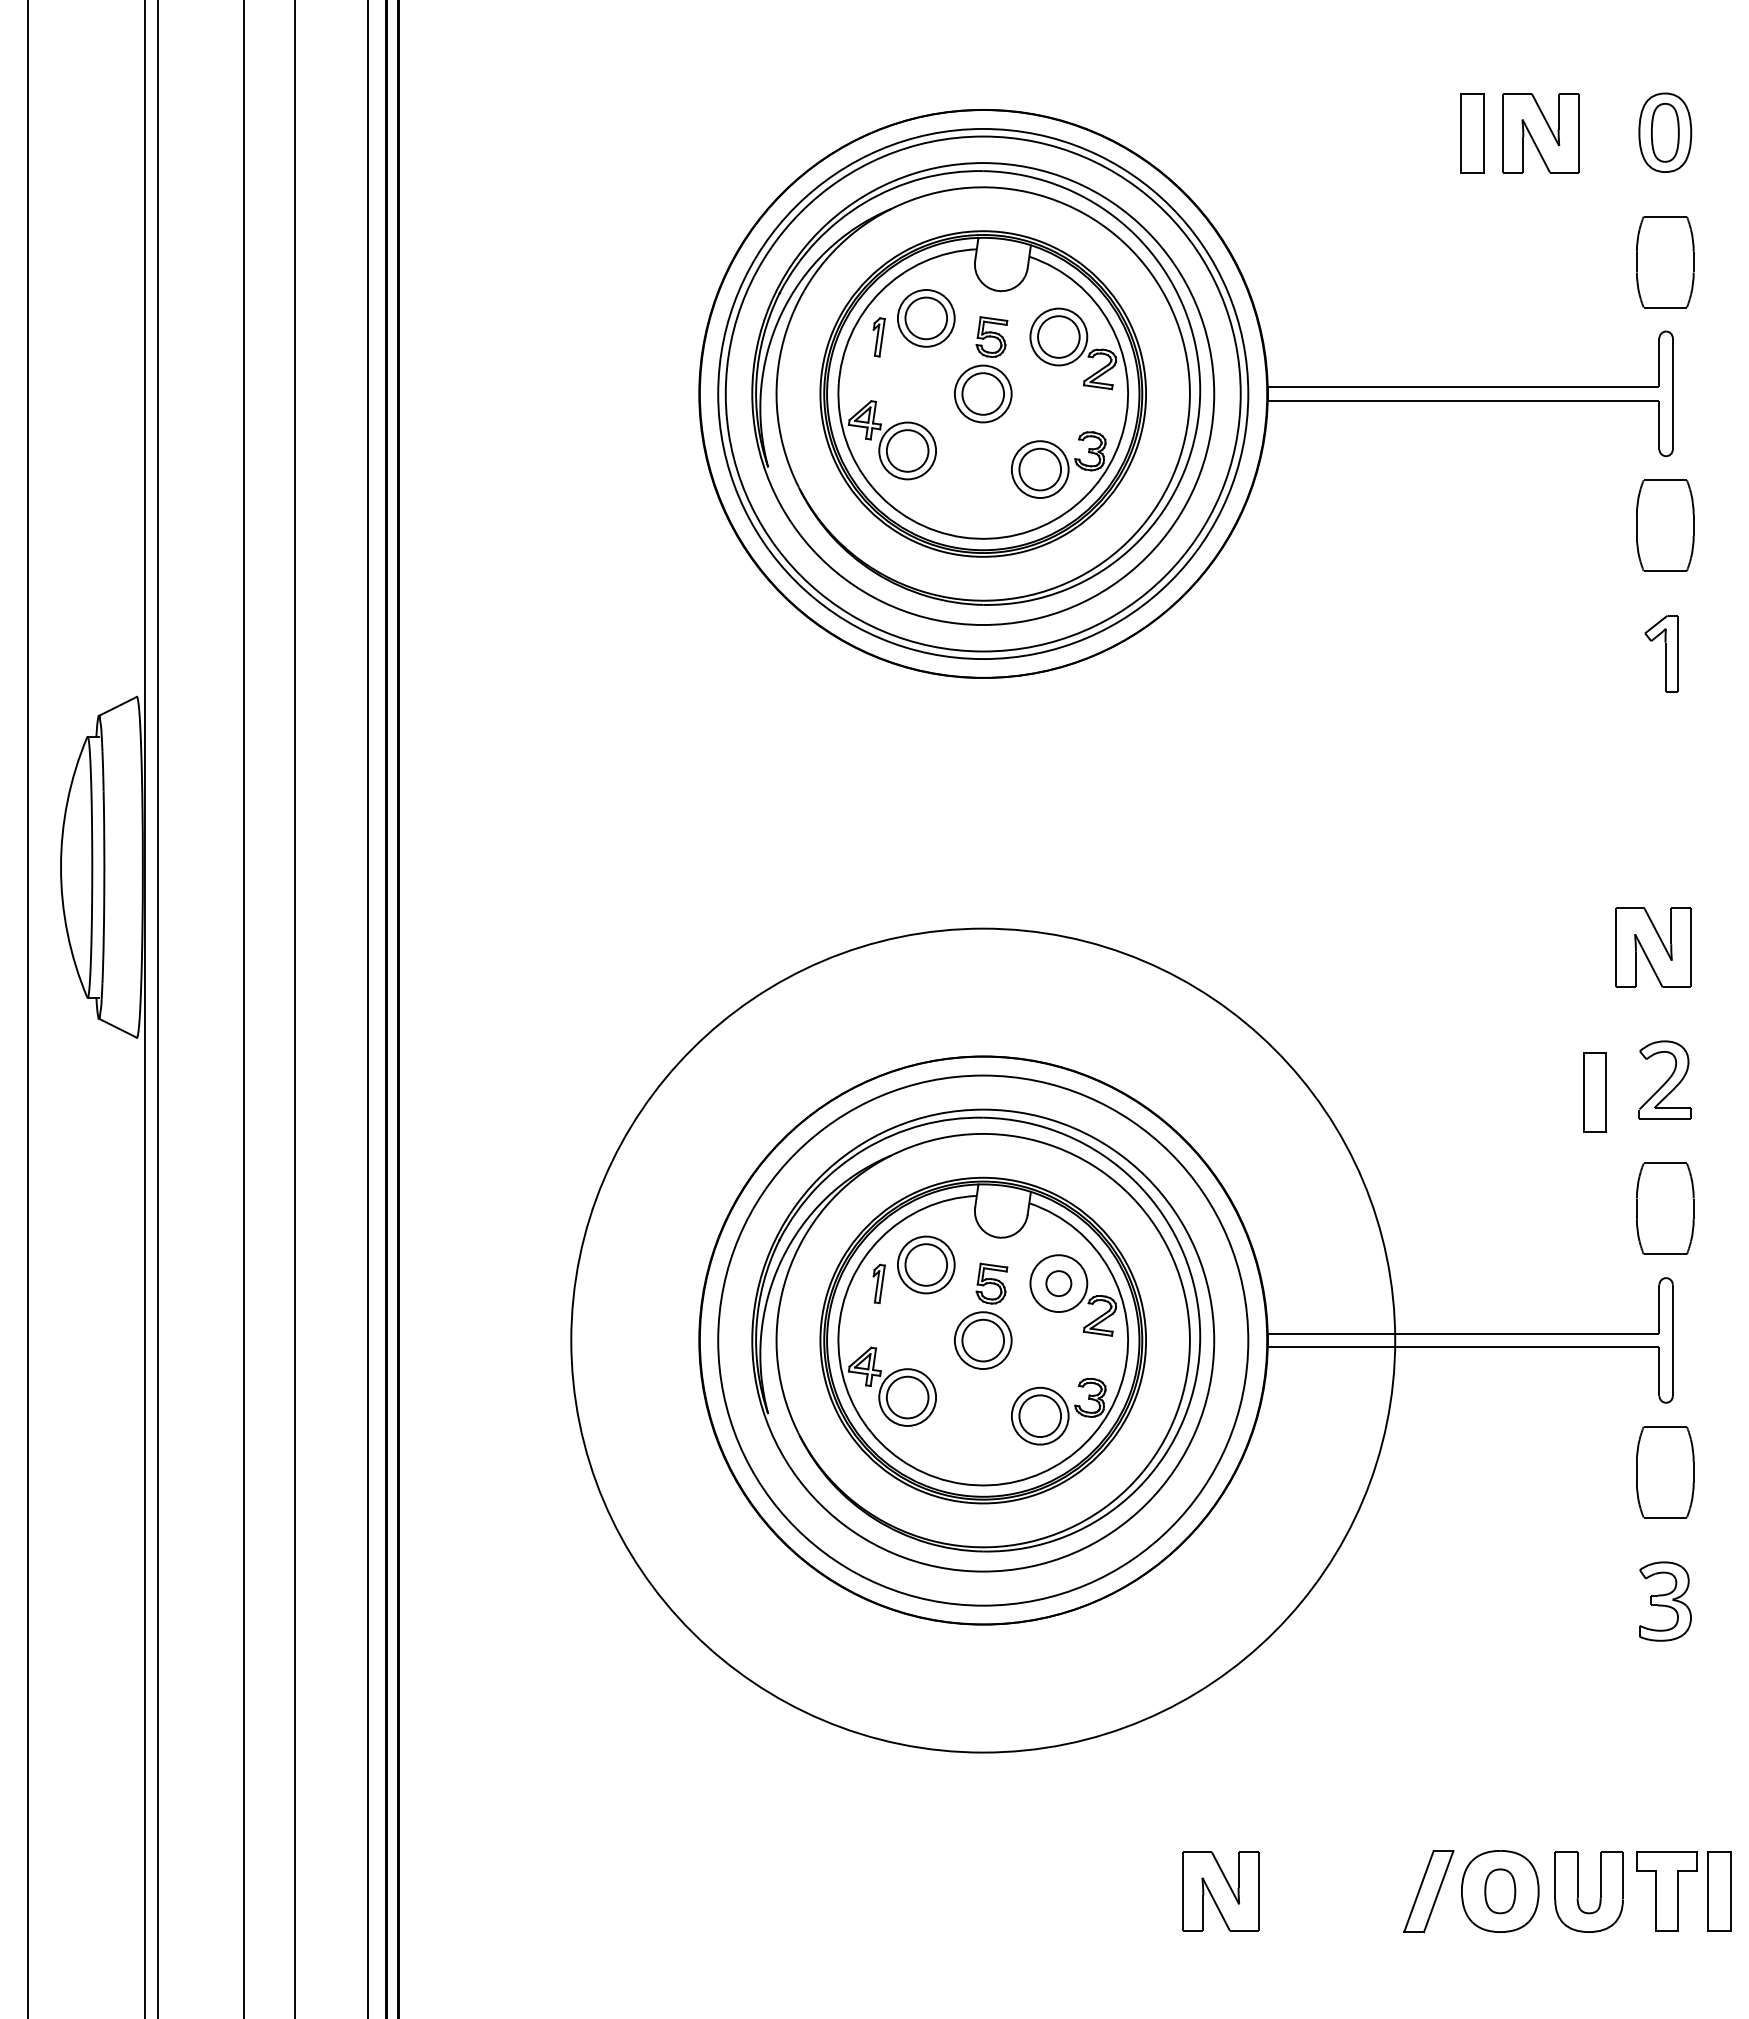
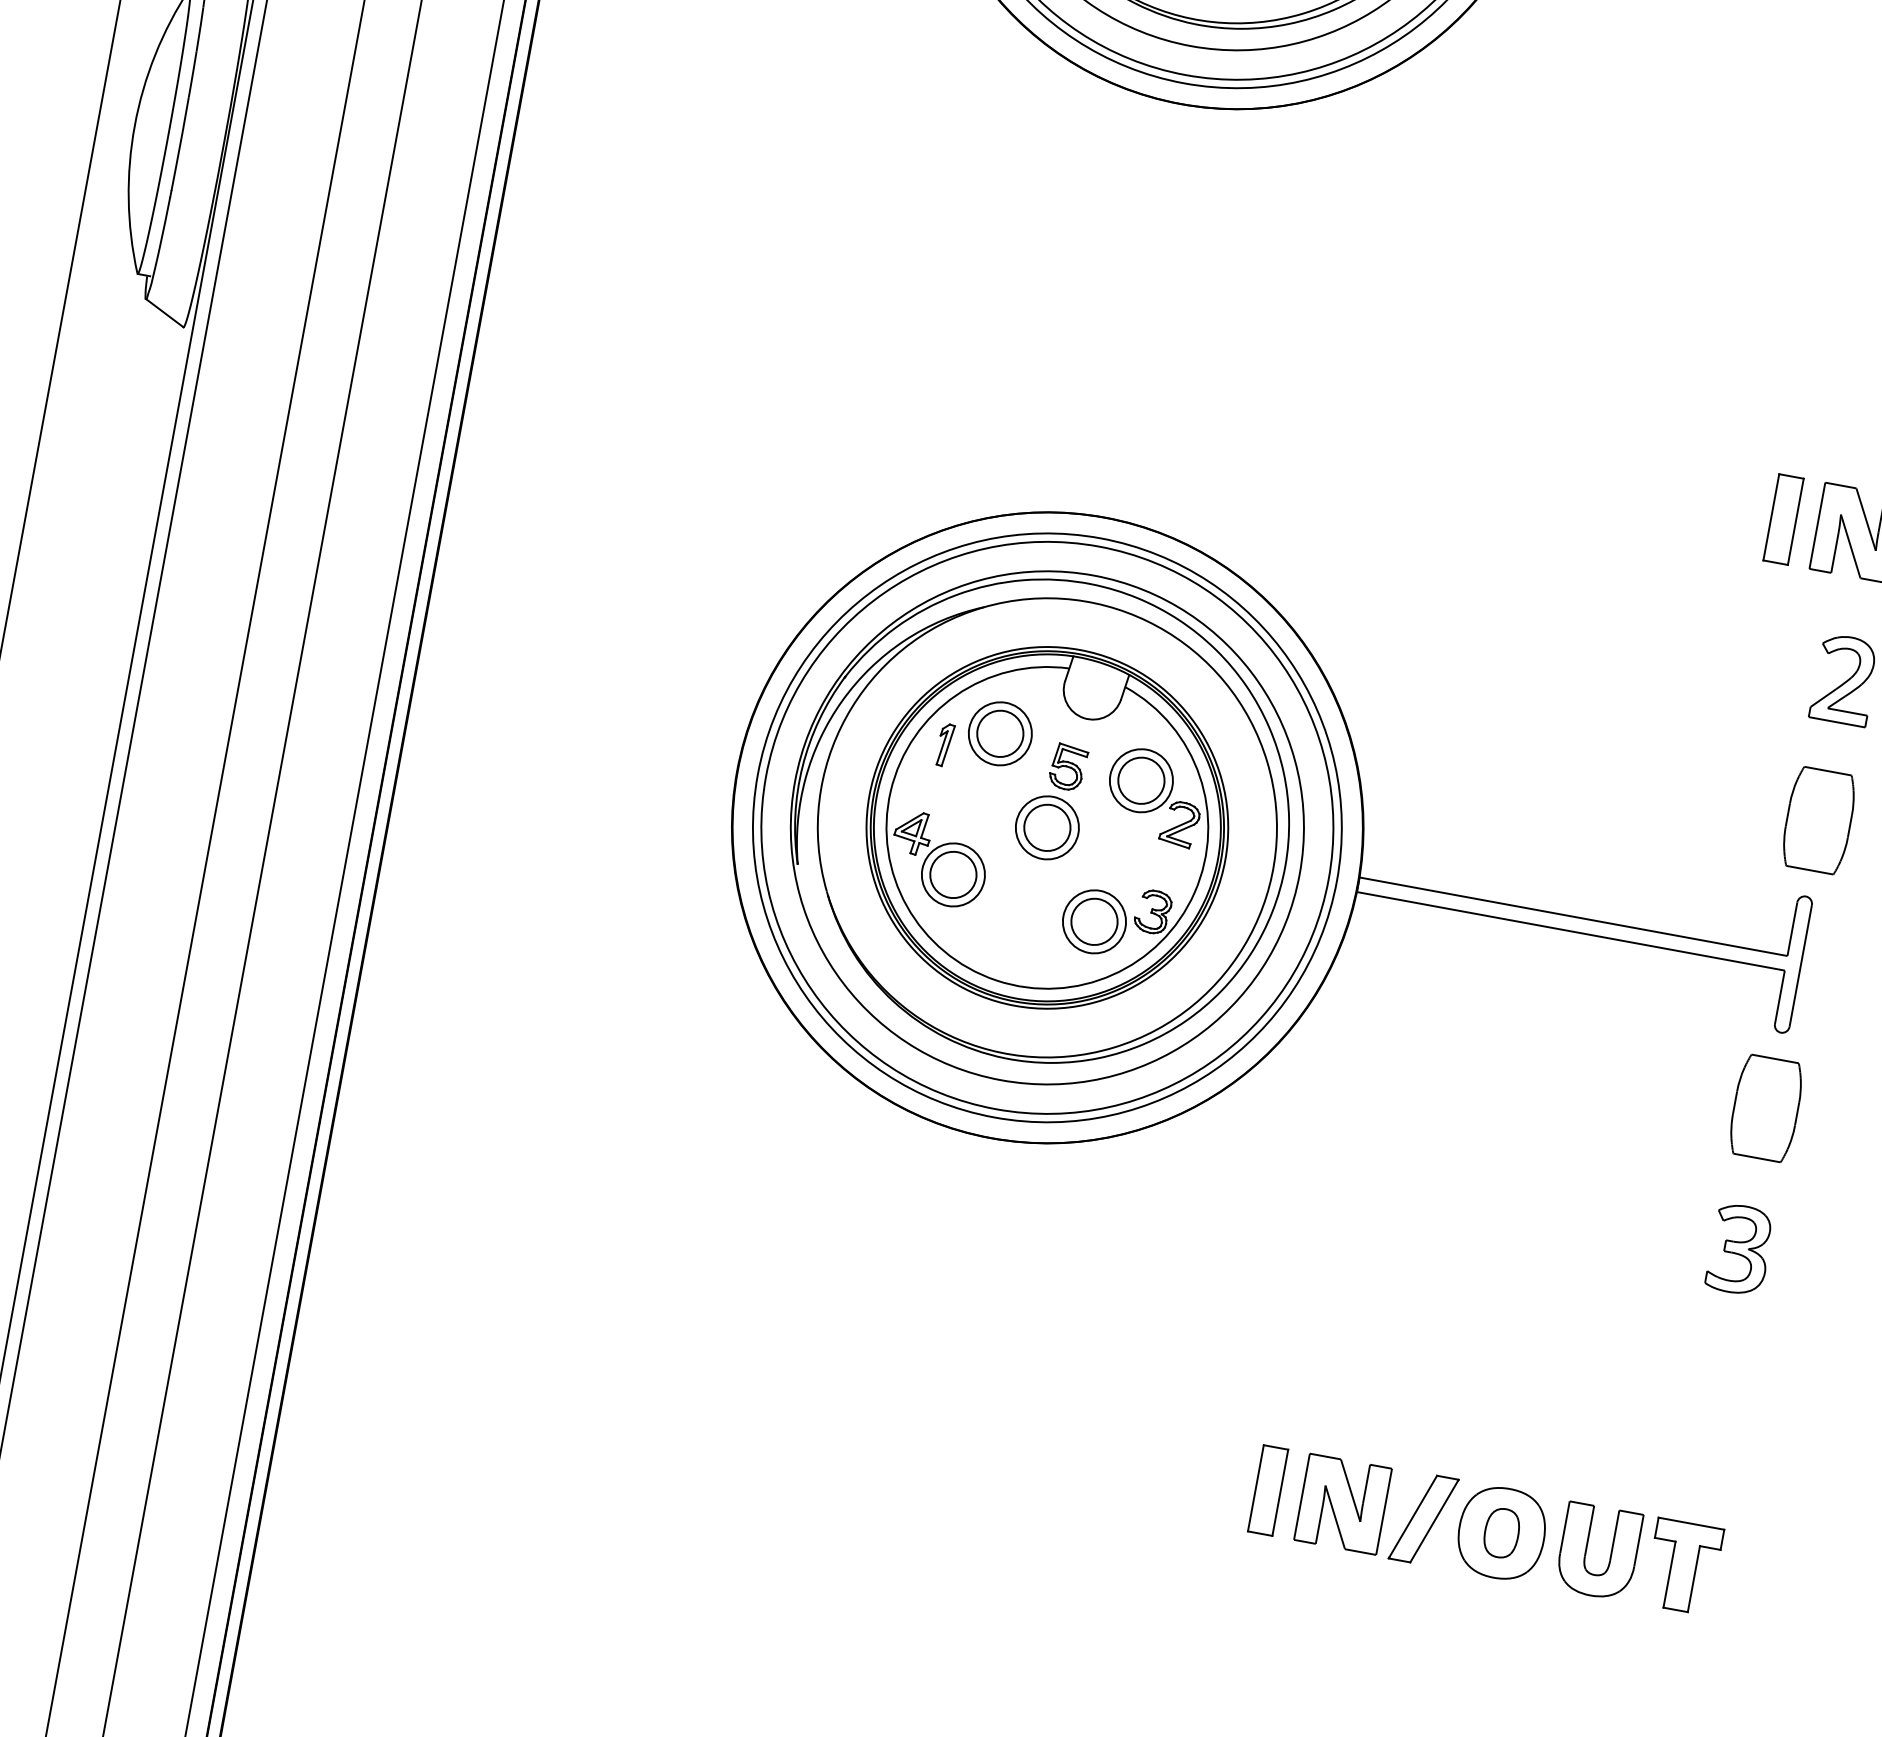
part: (1594, 1092) -> (1783, 518), moved
circle: (1058, 1283) -> (1141, 780), size x1.67
circle: (982, 1340) -> (1046, 827), size x0.62
part: (1220, 1891) -> (1342, 1504), moved
part: (1719, 1891) -> (1268, 1490), moved

